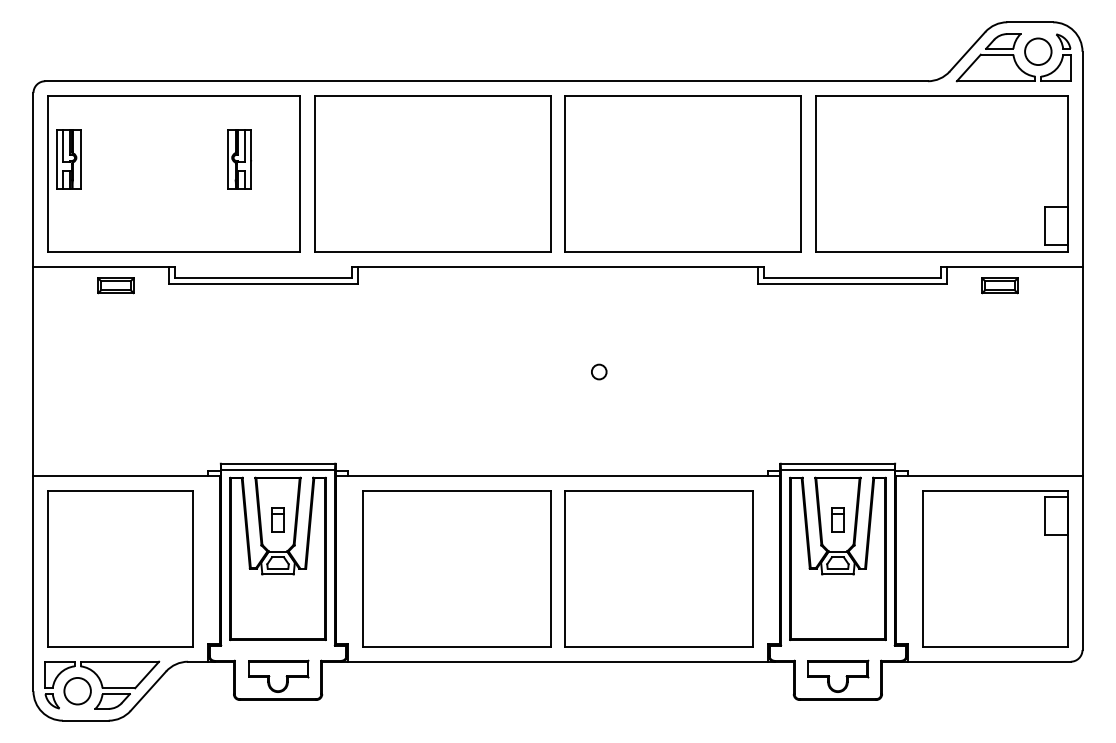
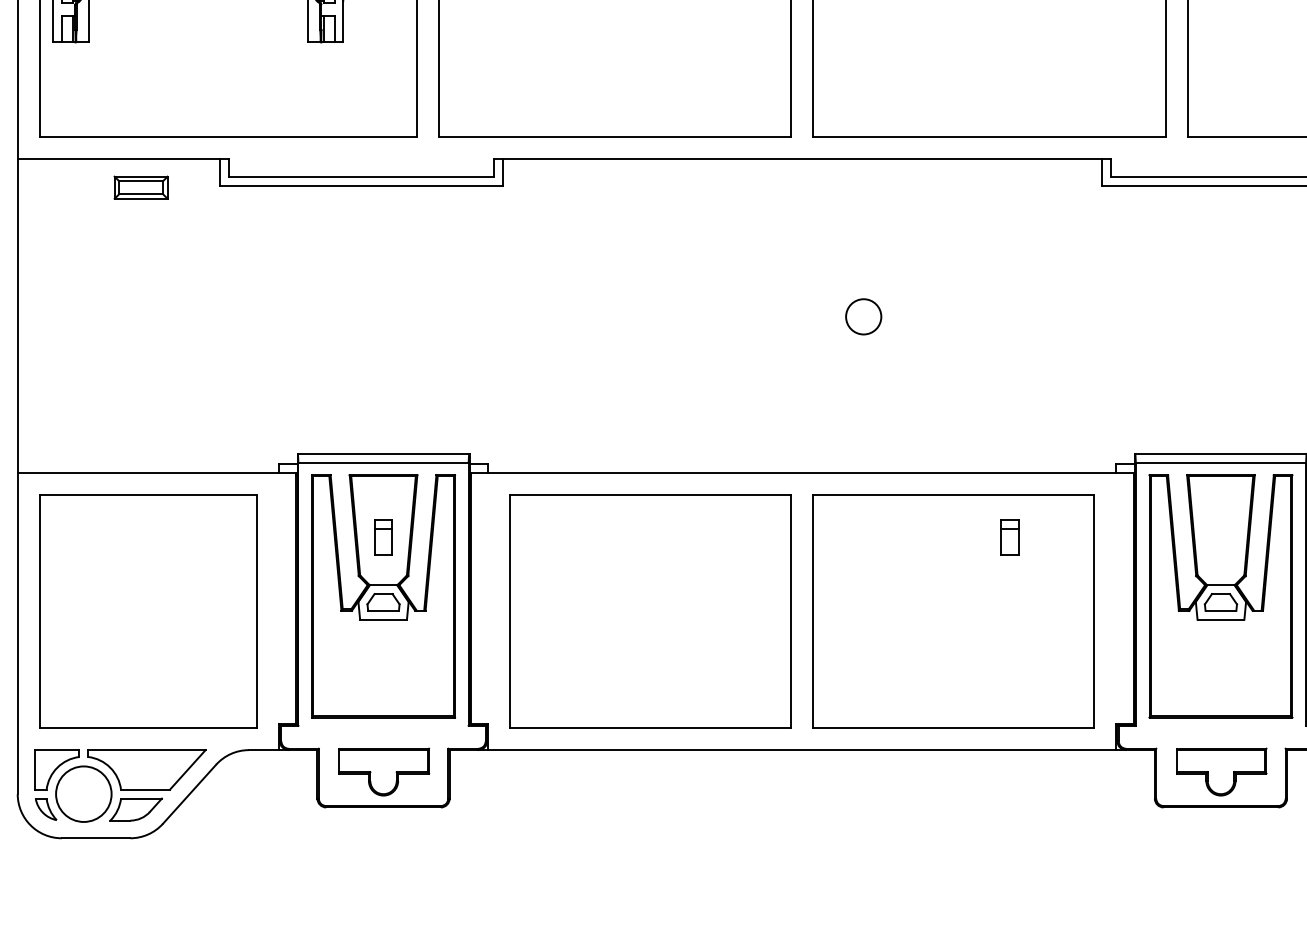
circle: (599, 371) -> (864, 316), size x1.6
part: (837, 519) -> (1009, 537), moved
circle: (77, 690) -> (83, 793), size x1.4

